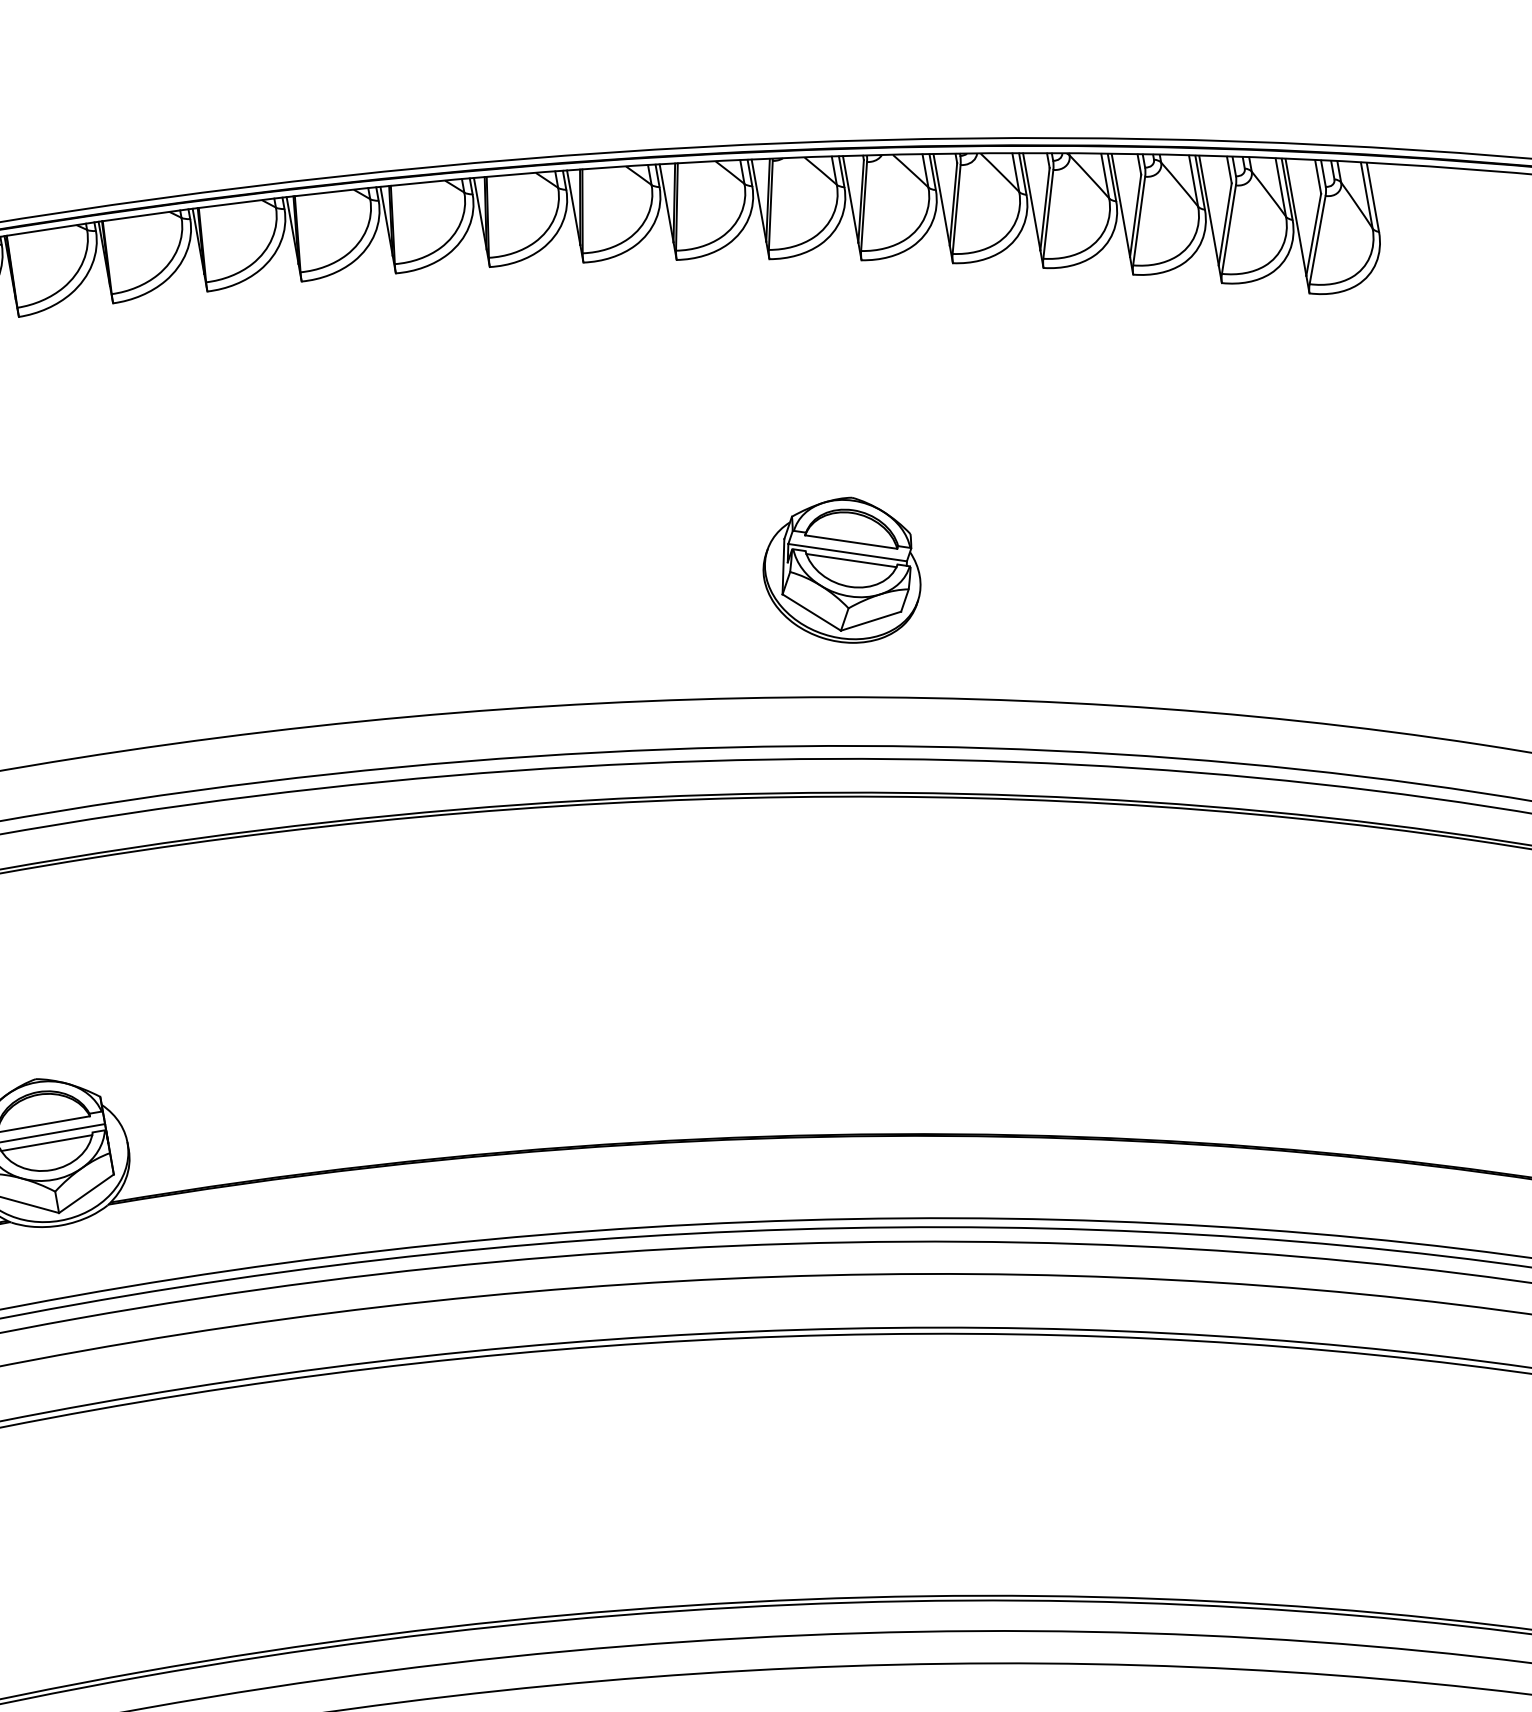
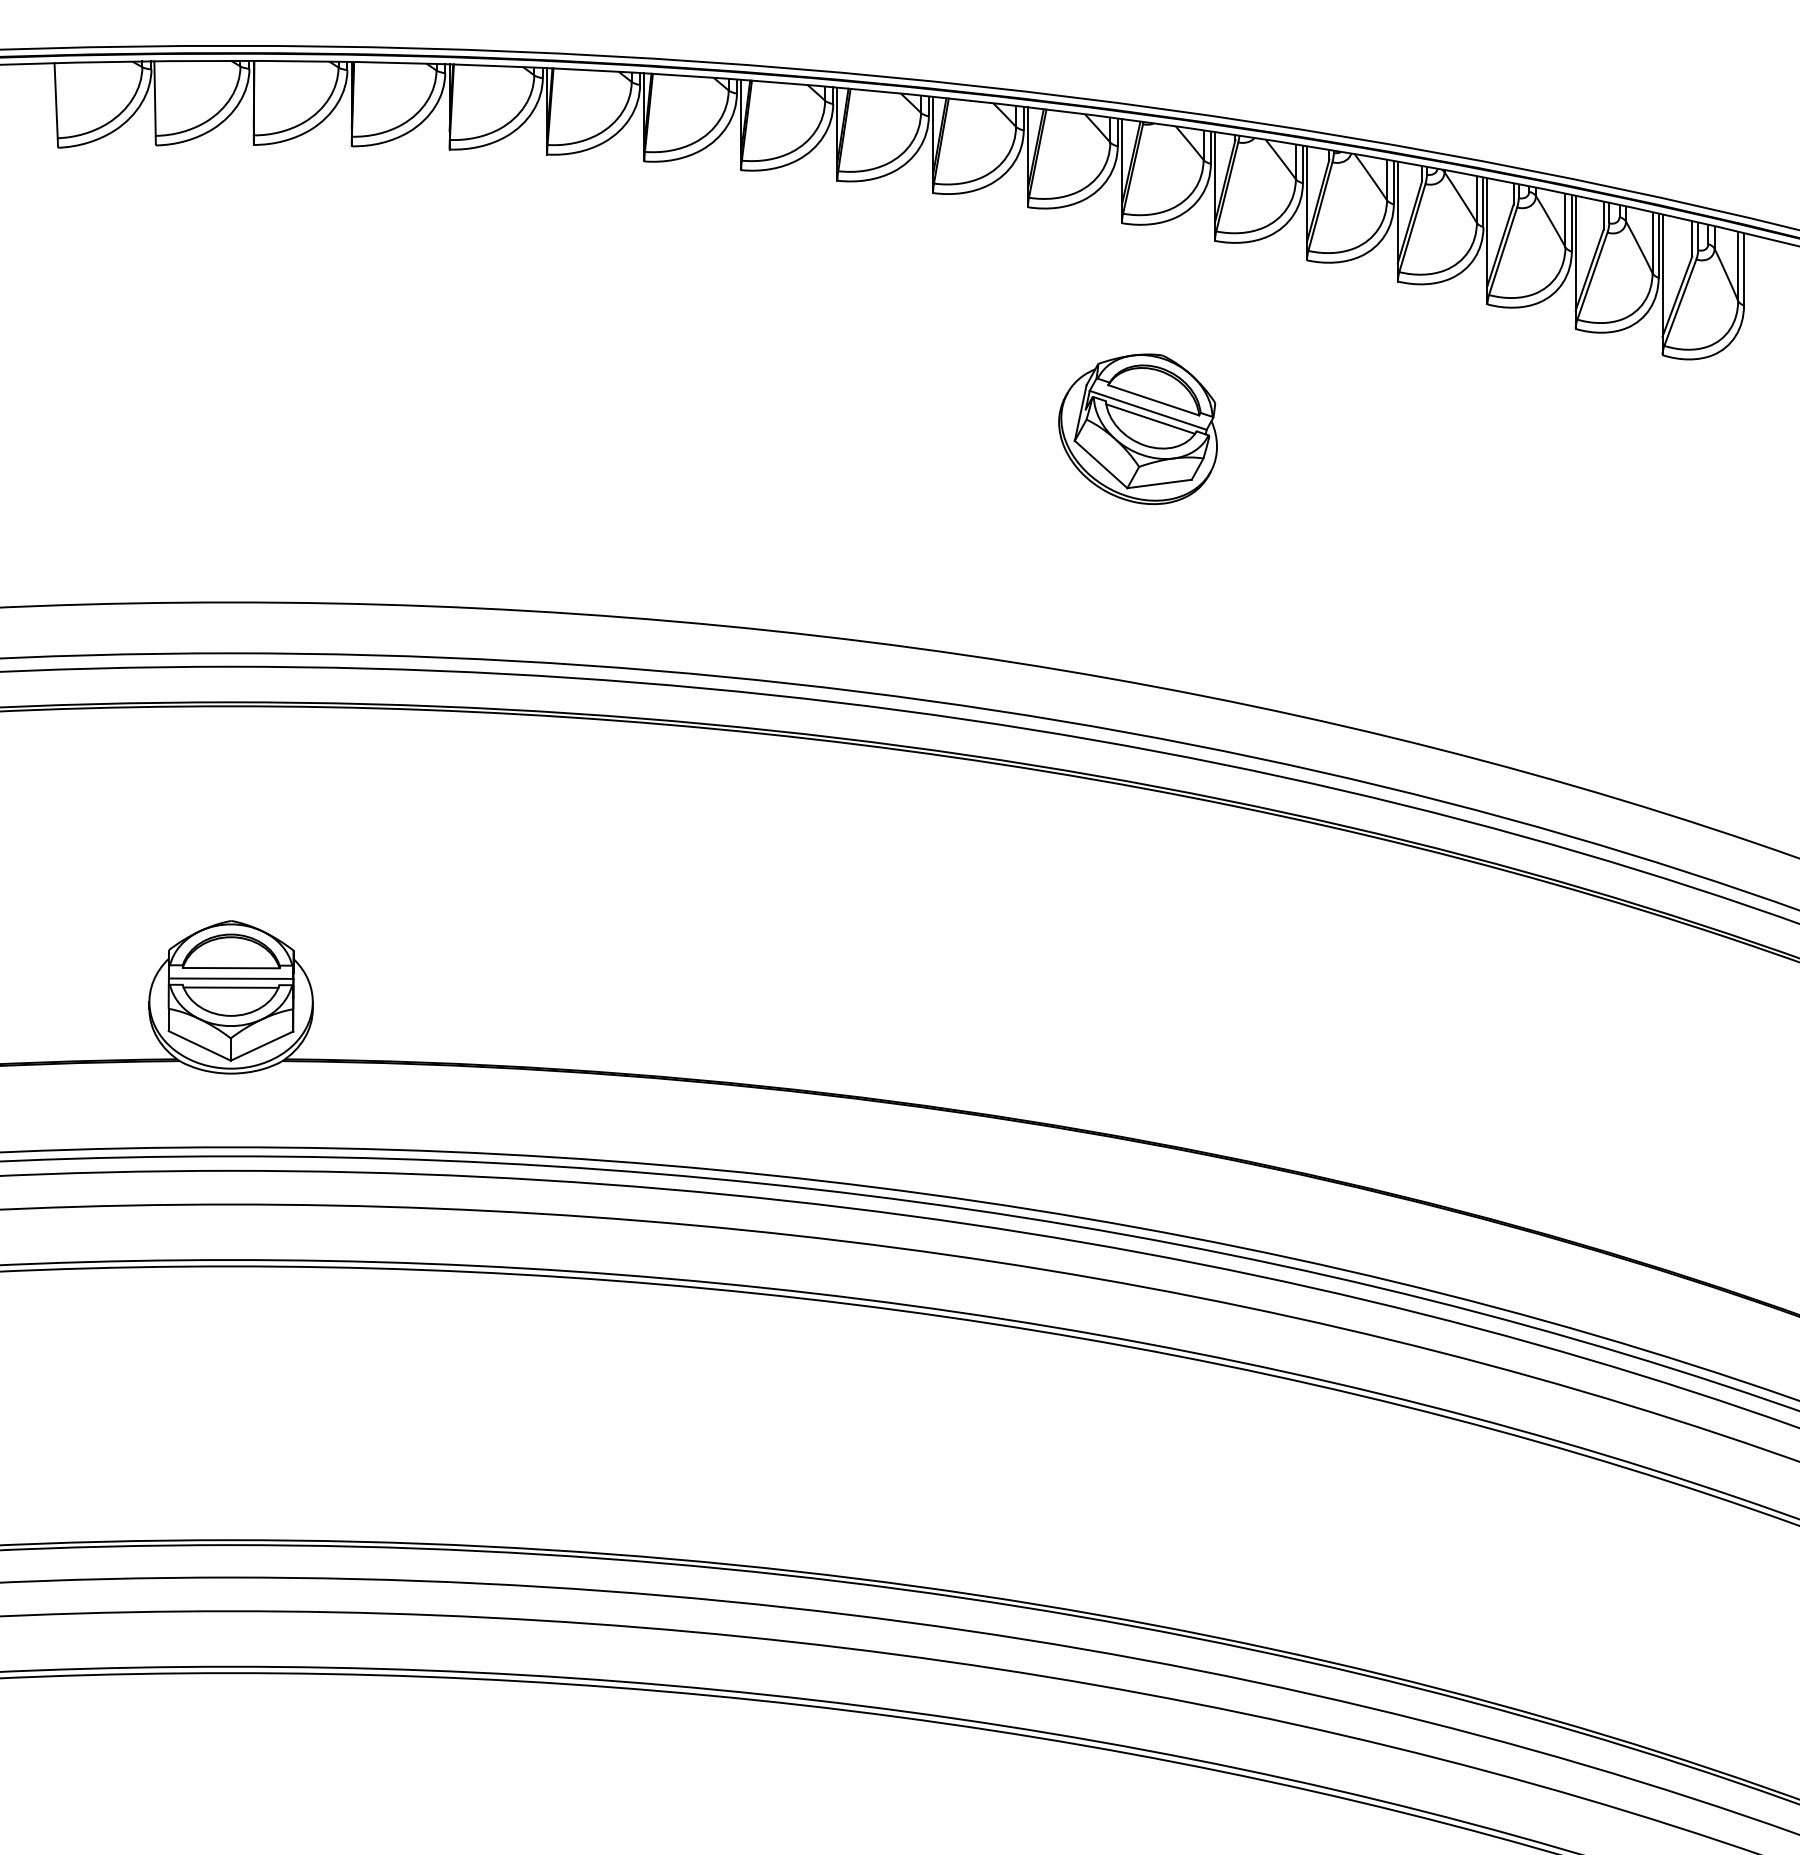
part: (840, 571) -> (1137, 428), moved

